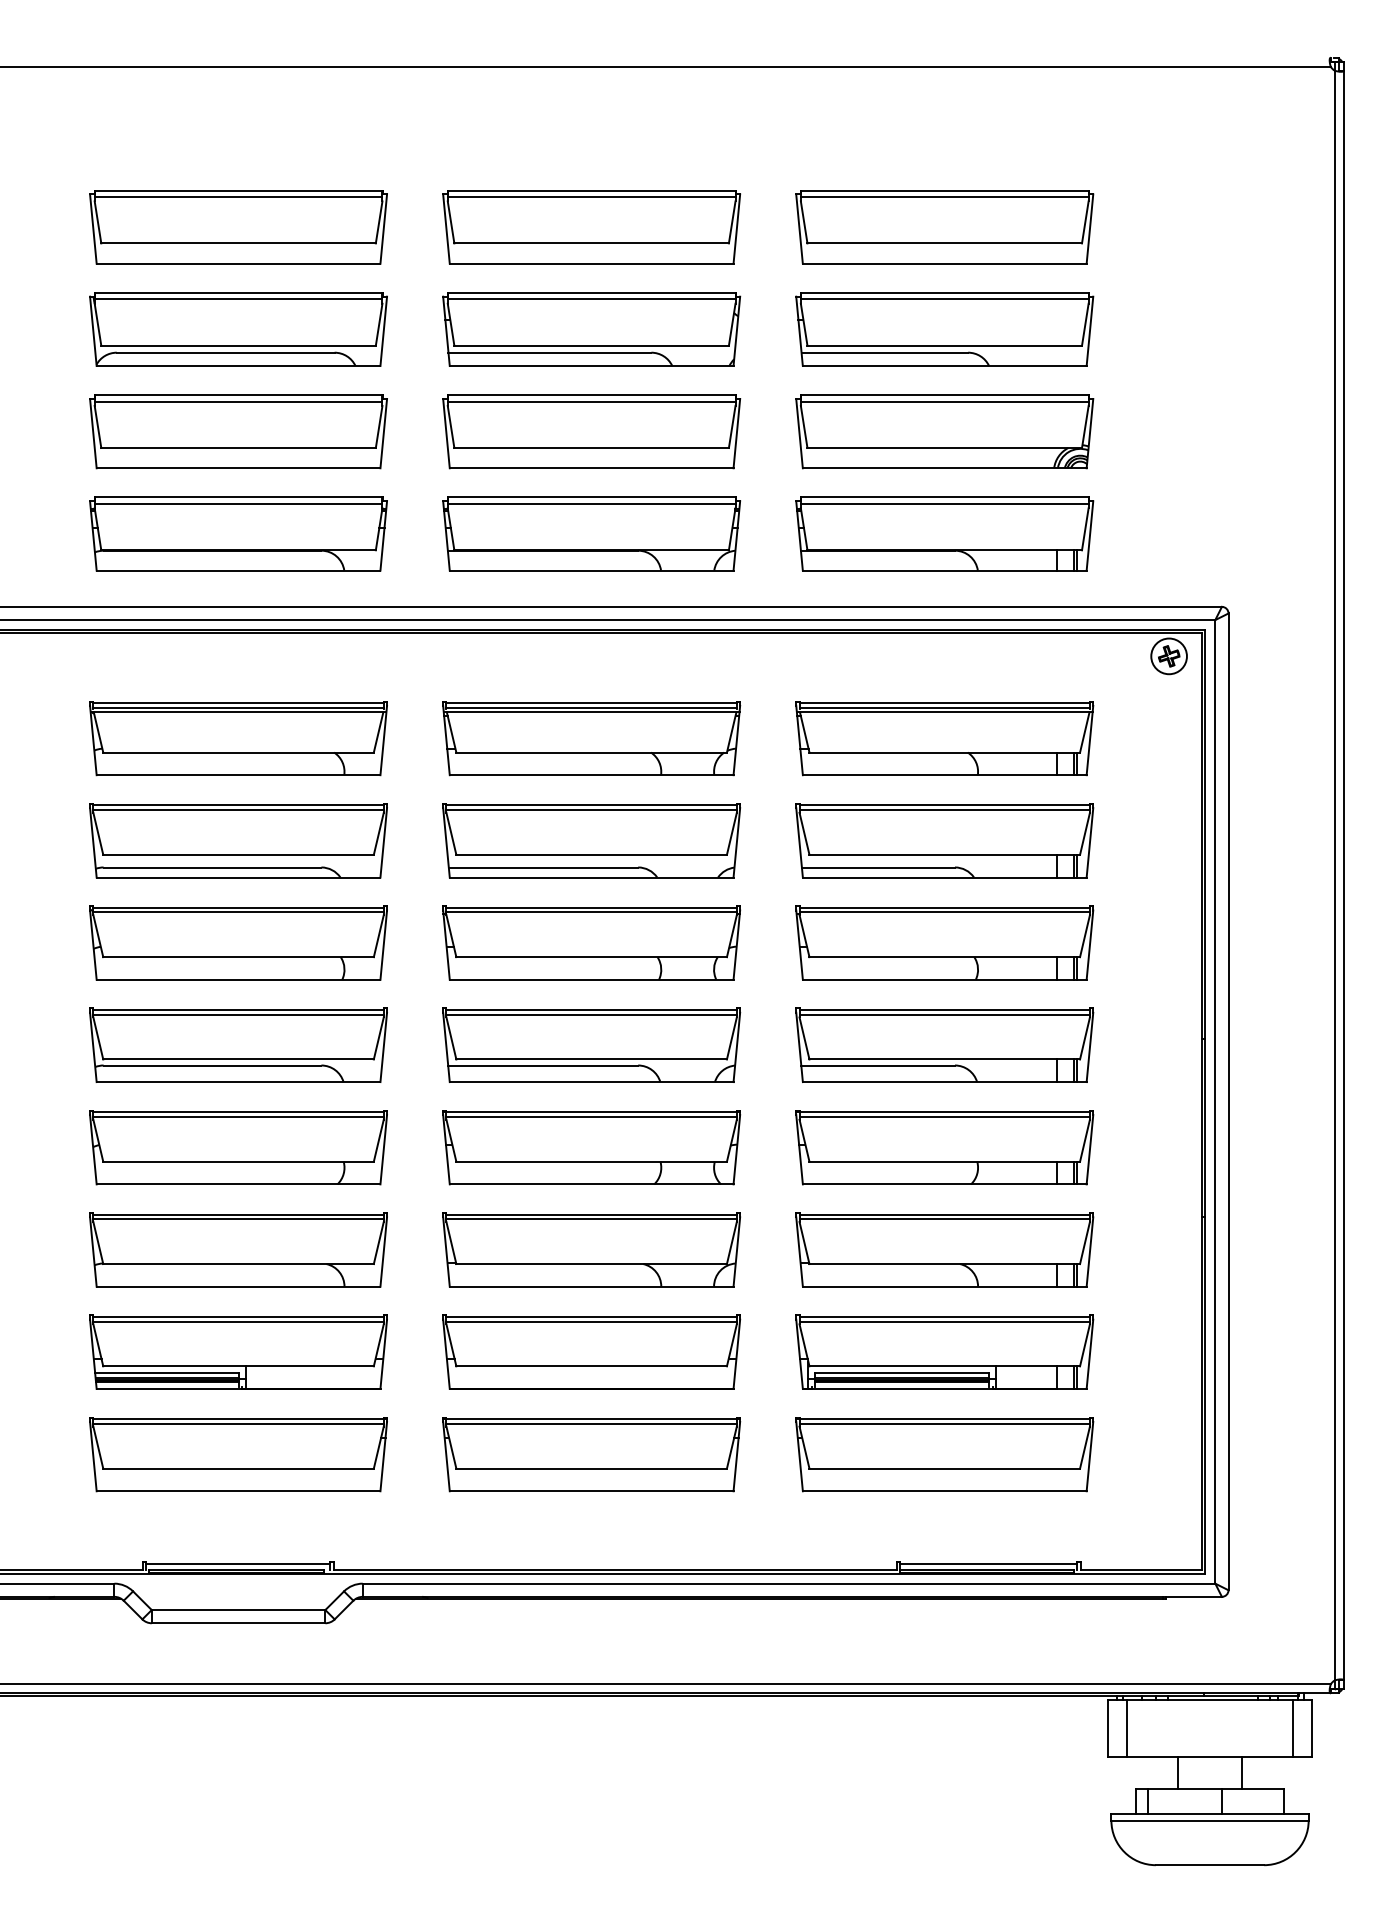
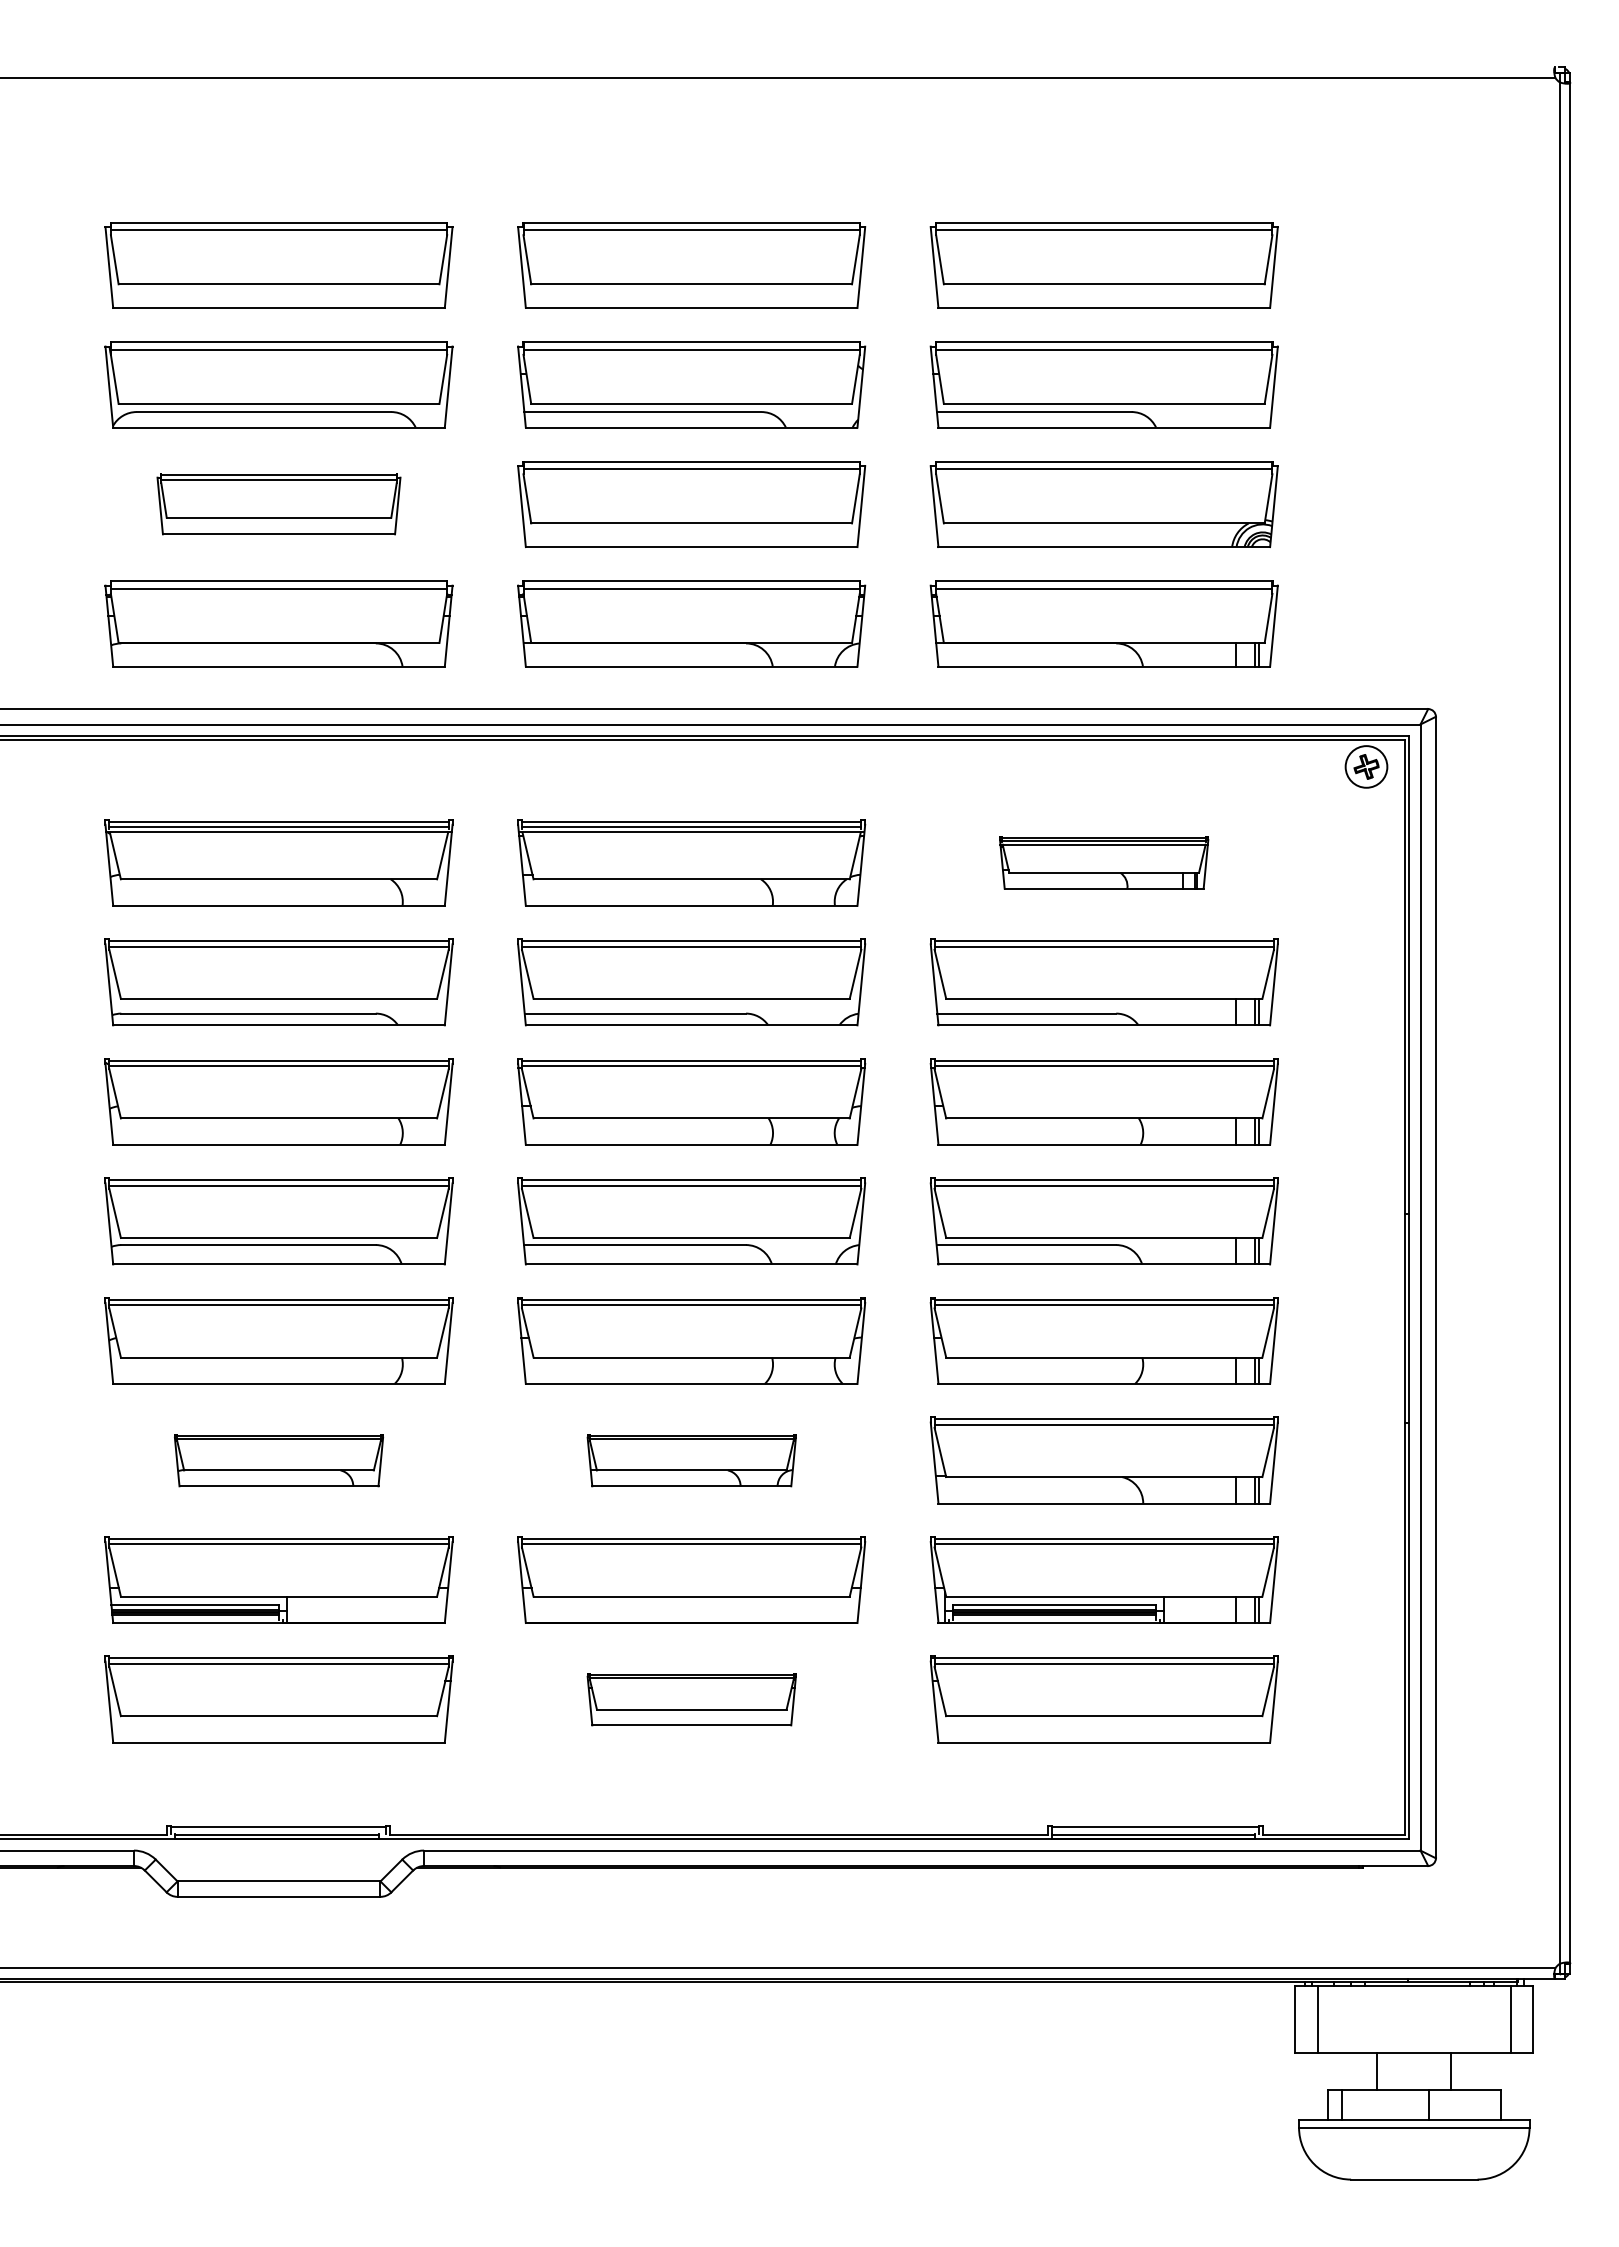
part: (238, 431) -> (278, 504), size x0.7
part: (944, 738) -> (1103, 862), size x0.6
part: (238, 1249) -> (278, 1460), size x0.6
part: (591, 1249) -> (691, 1460), size x0.6
part: (591, 1454) -> (691, 1699), size x0.6

